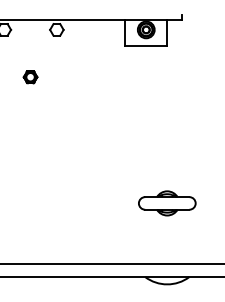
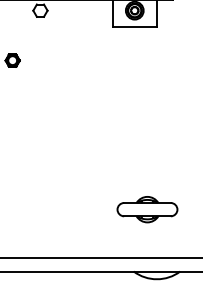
part: (167, 203) -> (147, 209), moved

